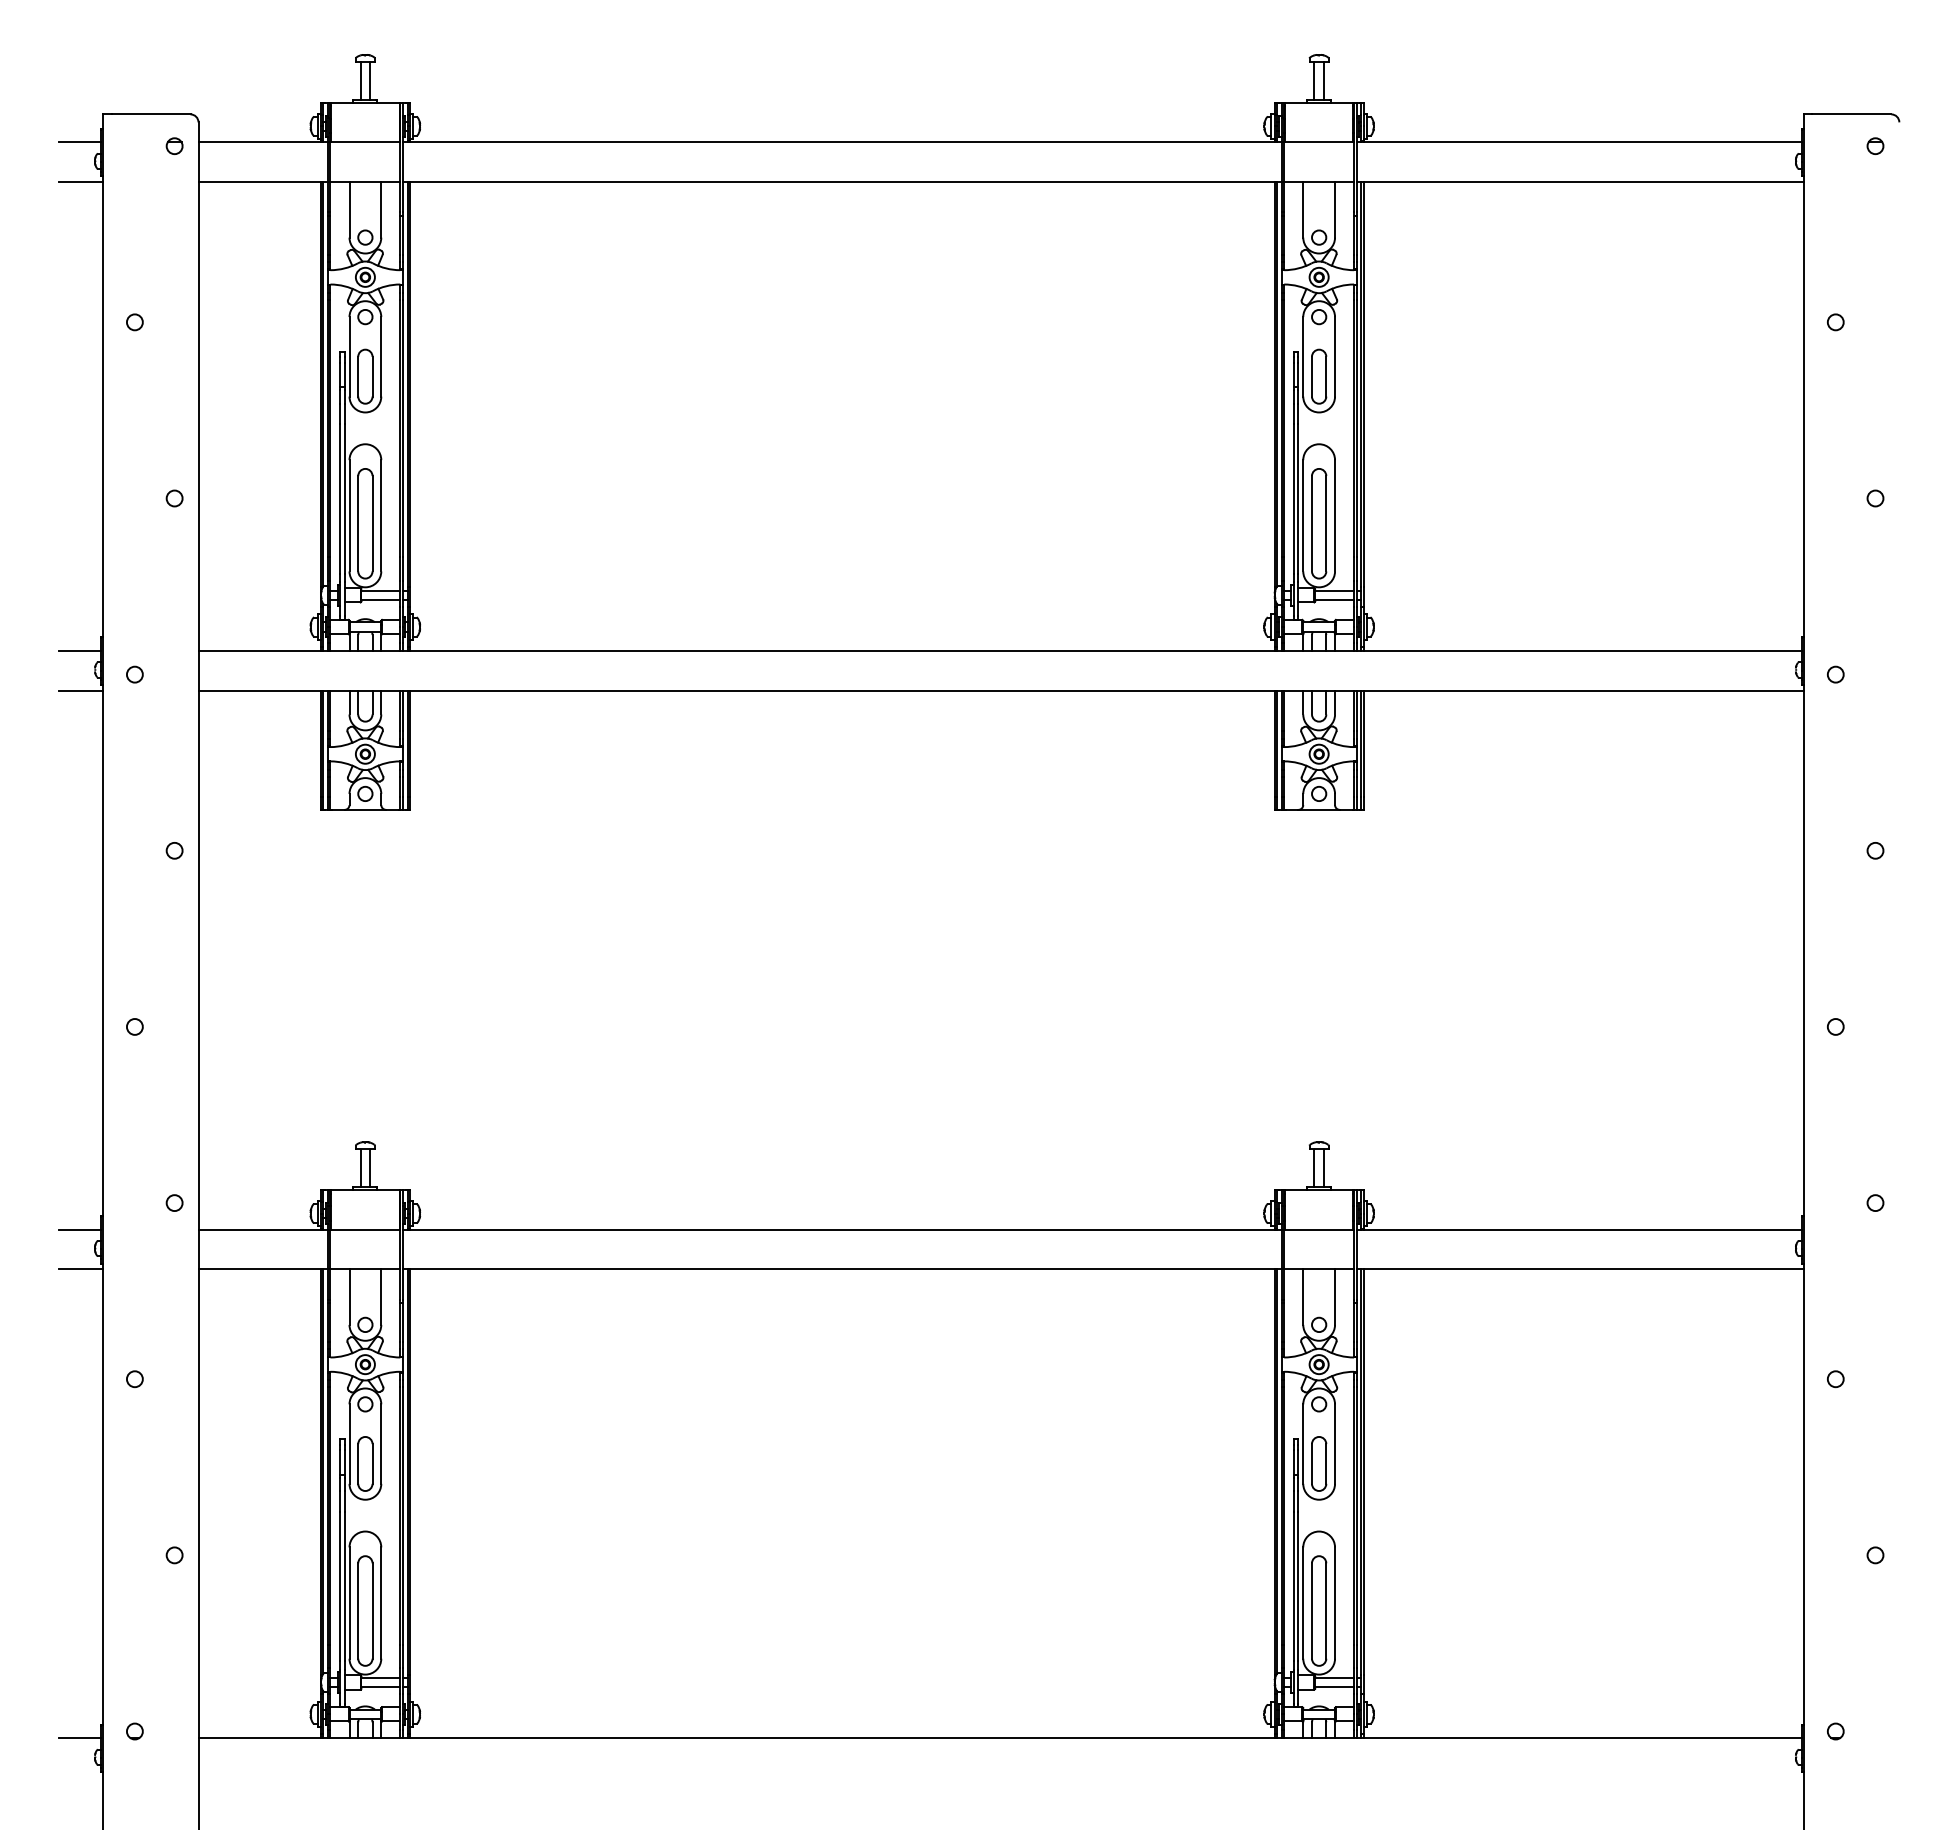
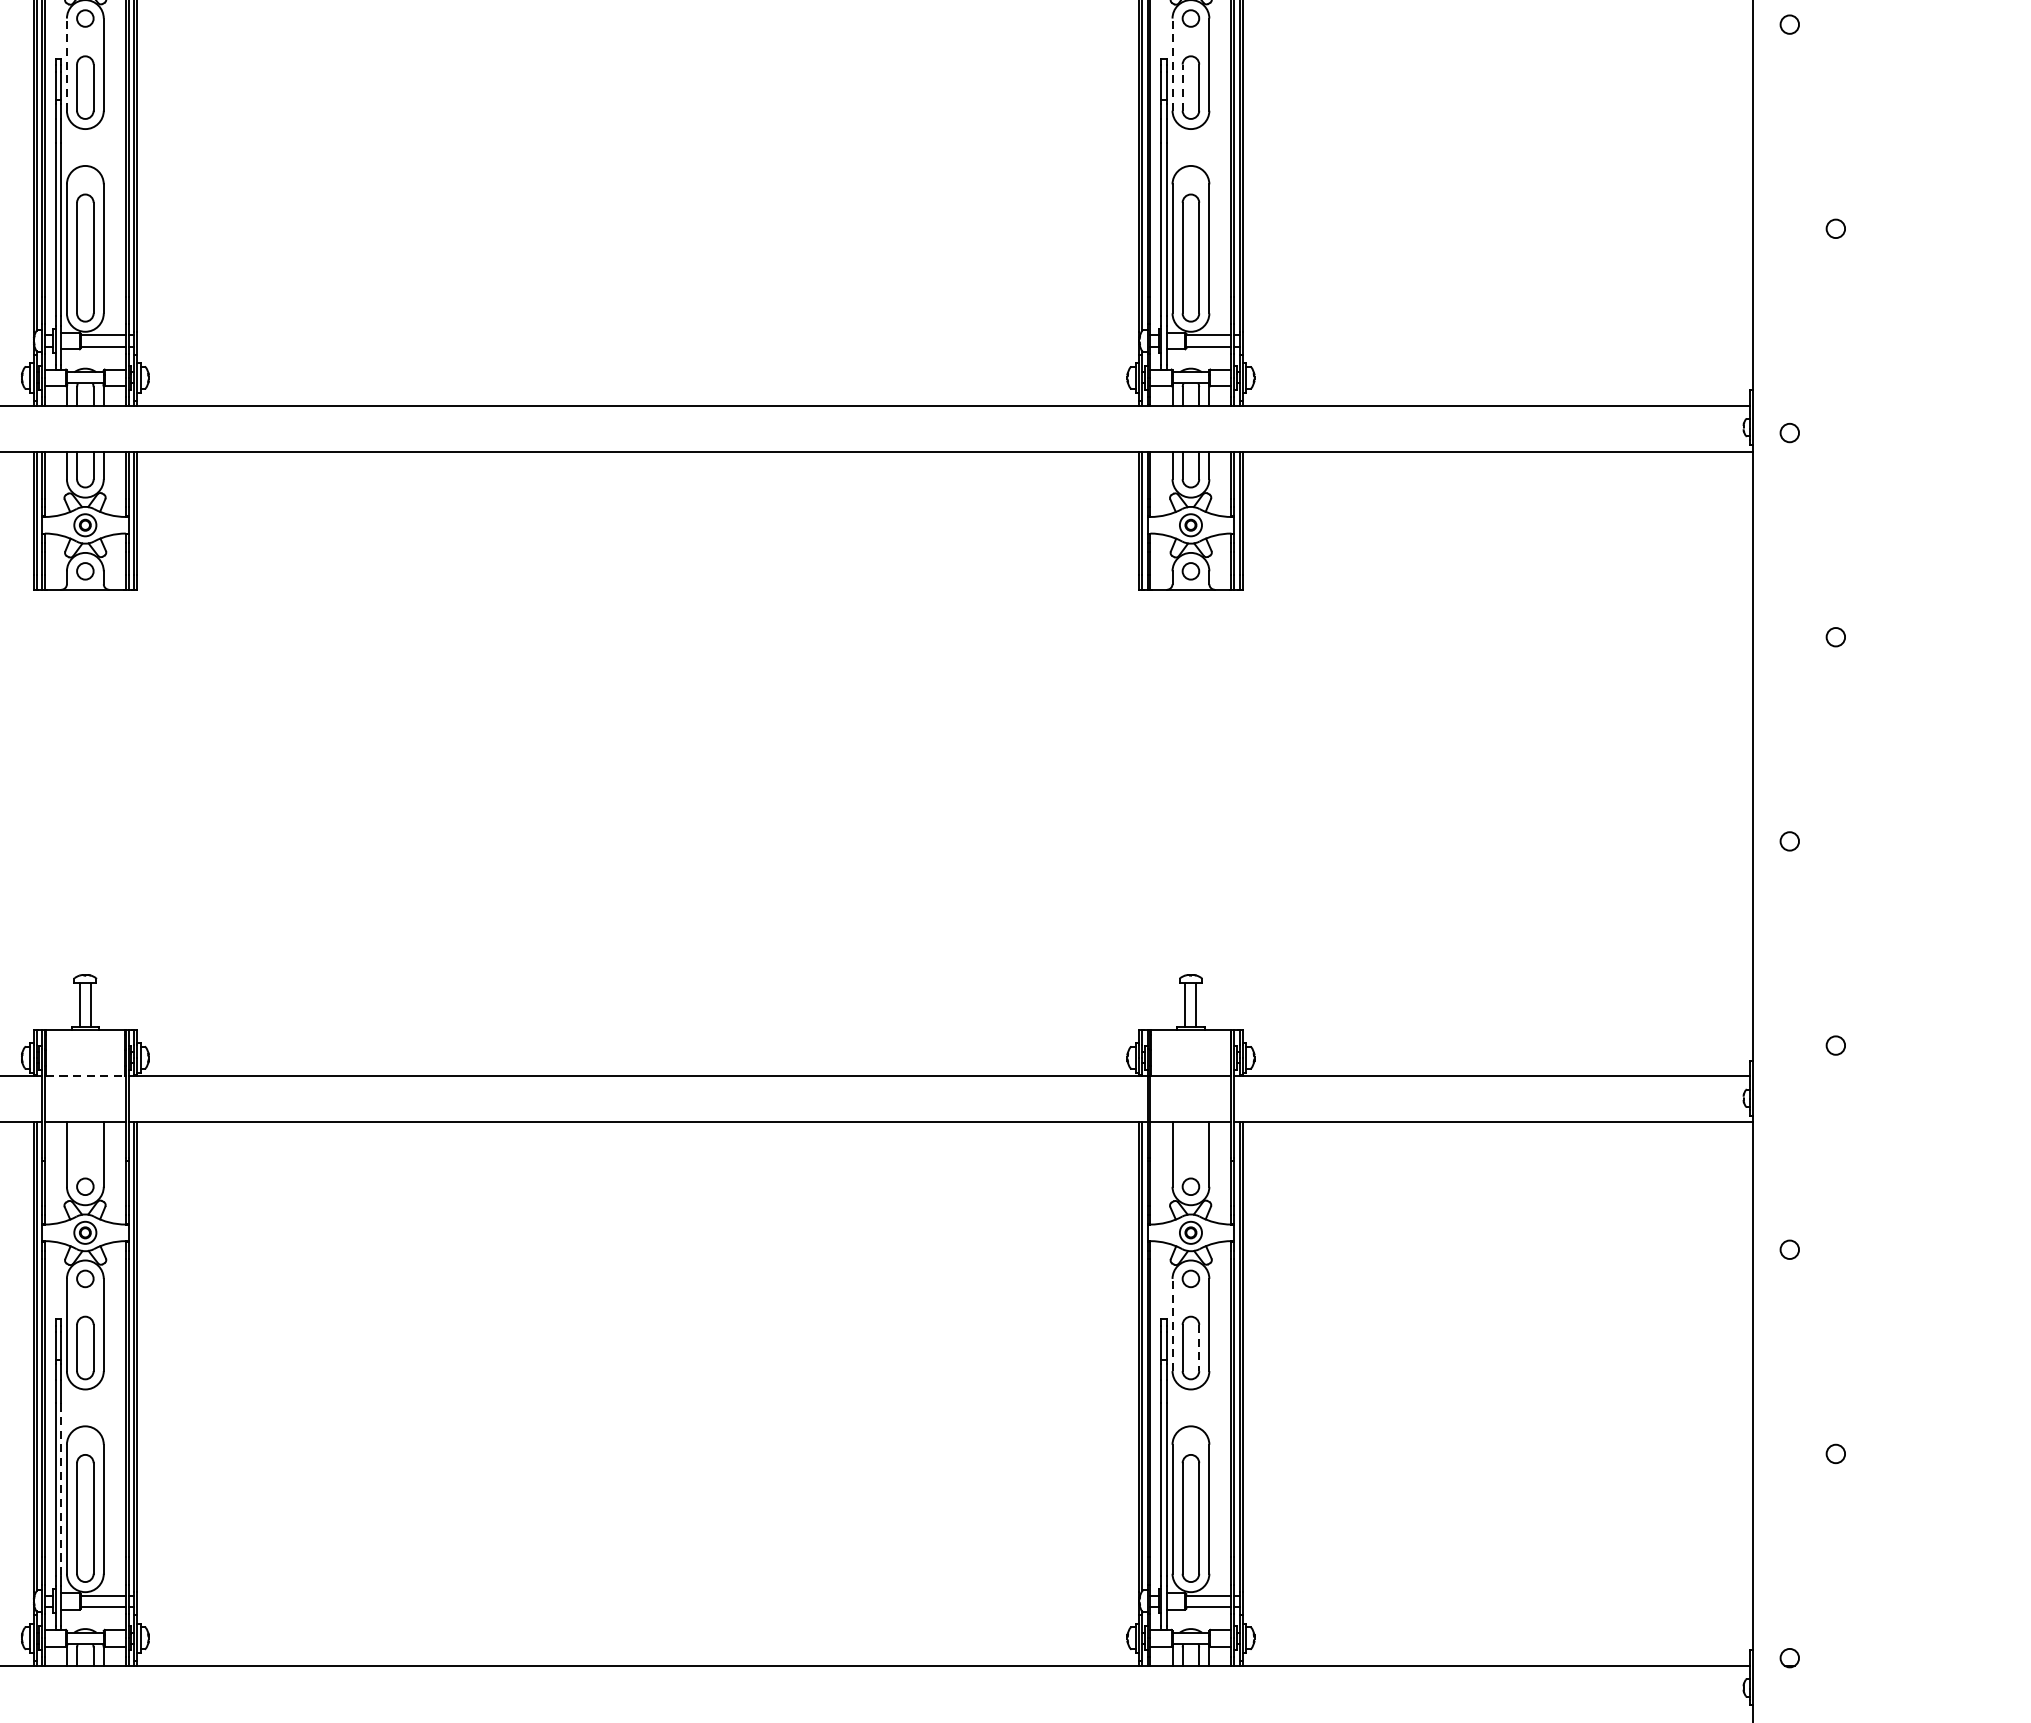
line: (349, 356) -> (66, 64), solid -> dashed
line: (1303, 356) -> (1172, 64), solid -> dashed
line: (1312, 376) -> (1183, 87), solid -> dashed
line: (365, 1229) -> (85, 1076), solid -> dashed
line: (1303, 1444) -> (1172, 1325), solid -> dashed
line: (1326, 1463) -> (1199, 1347), solid -> dashed
line: (344, 1586) -> (61, 1490), solid -> dashed

